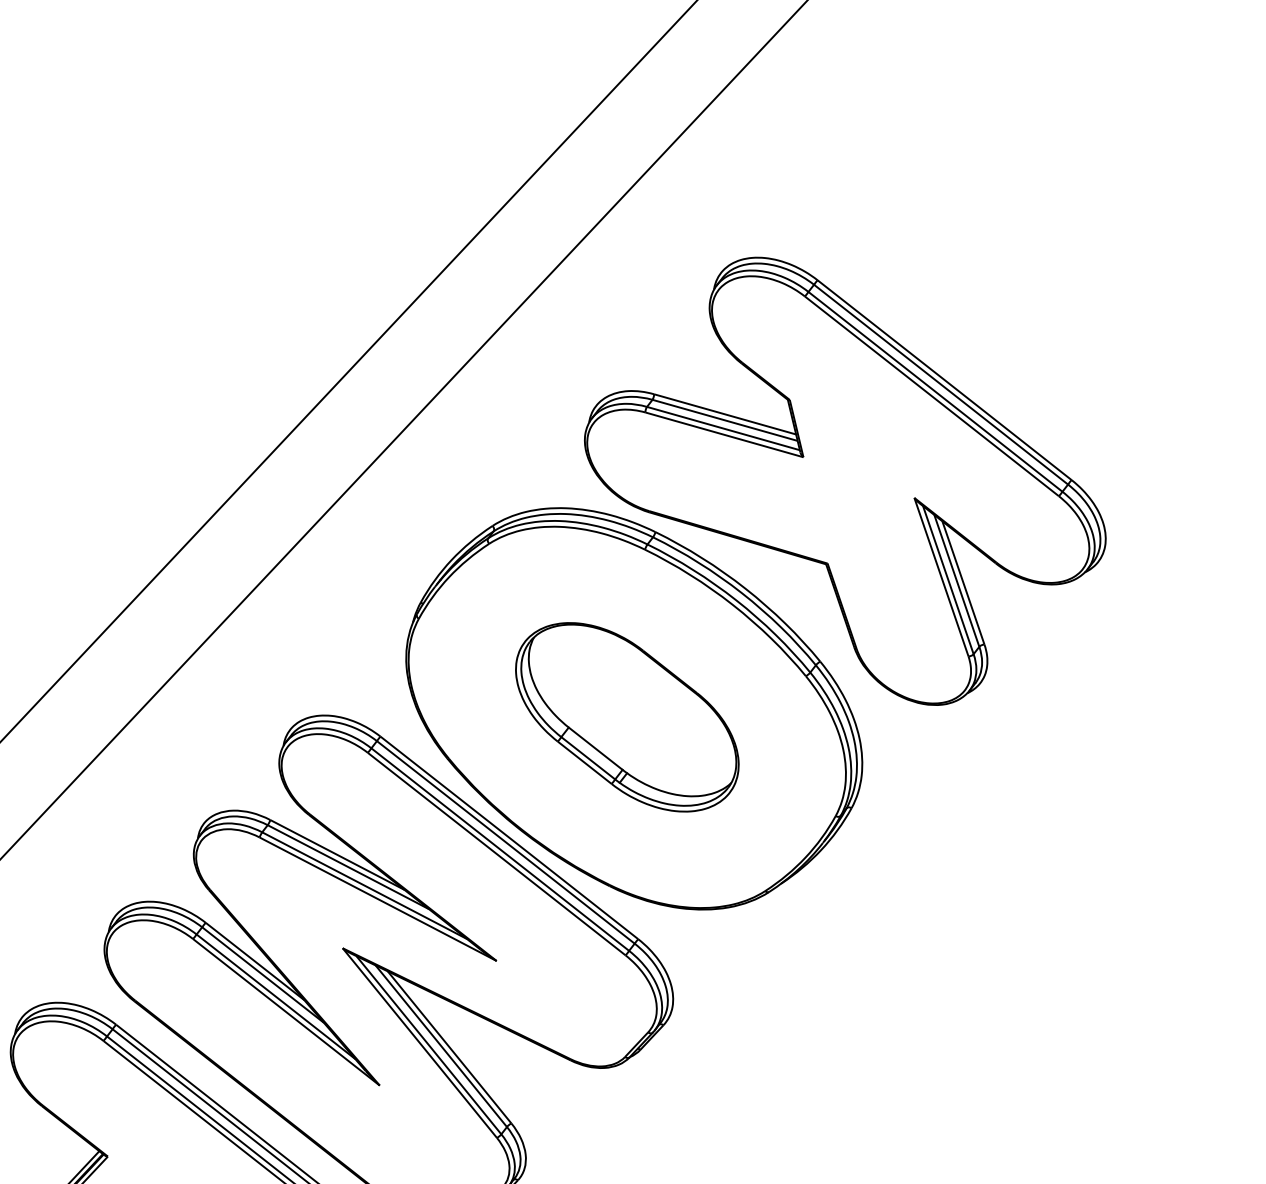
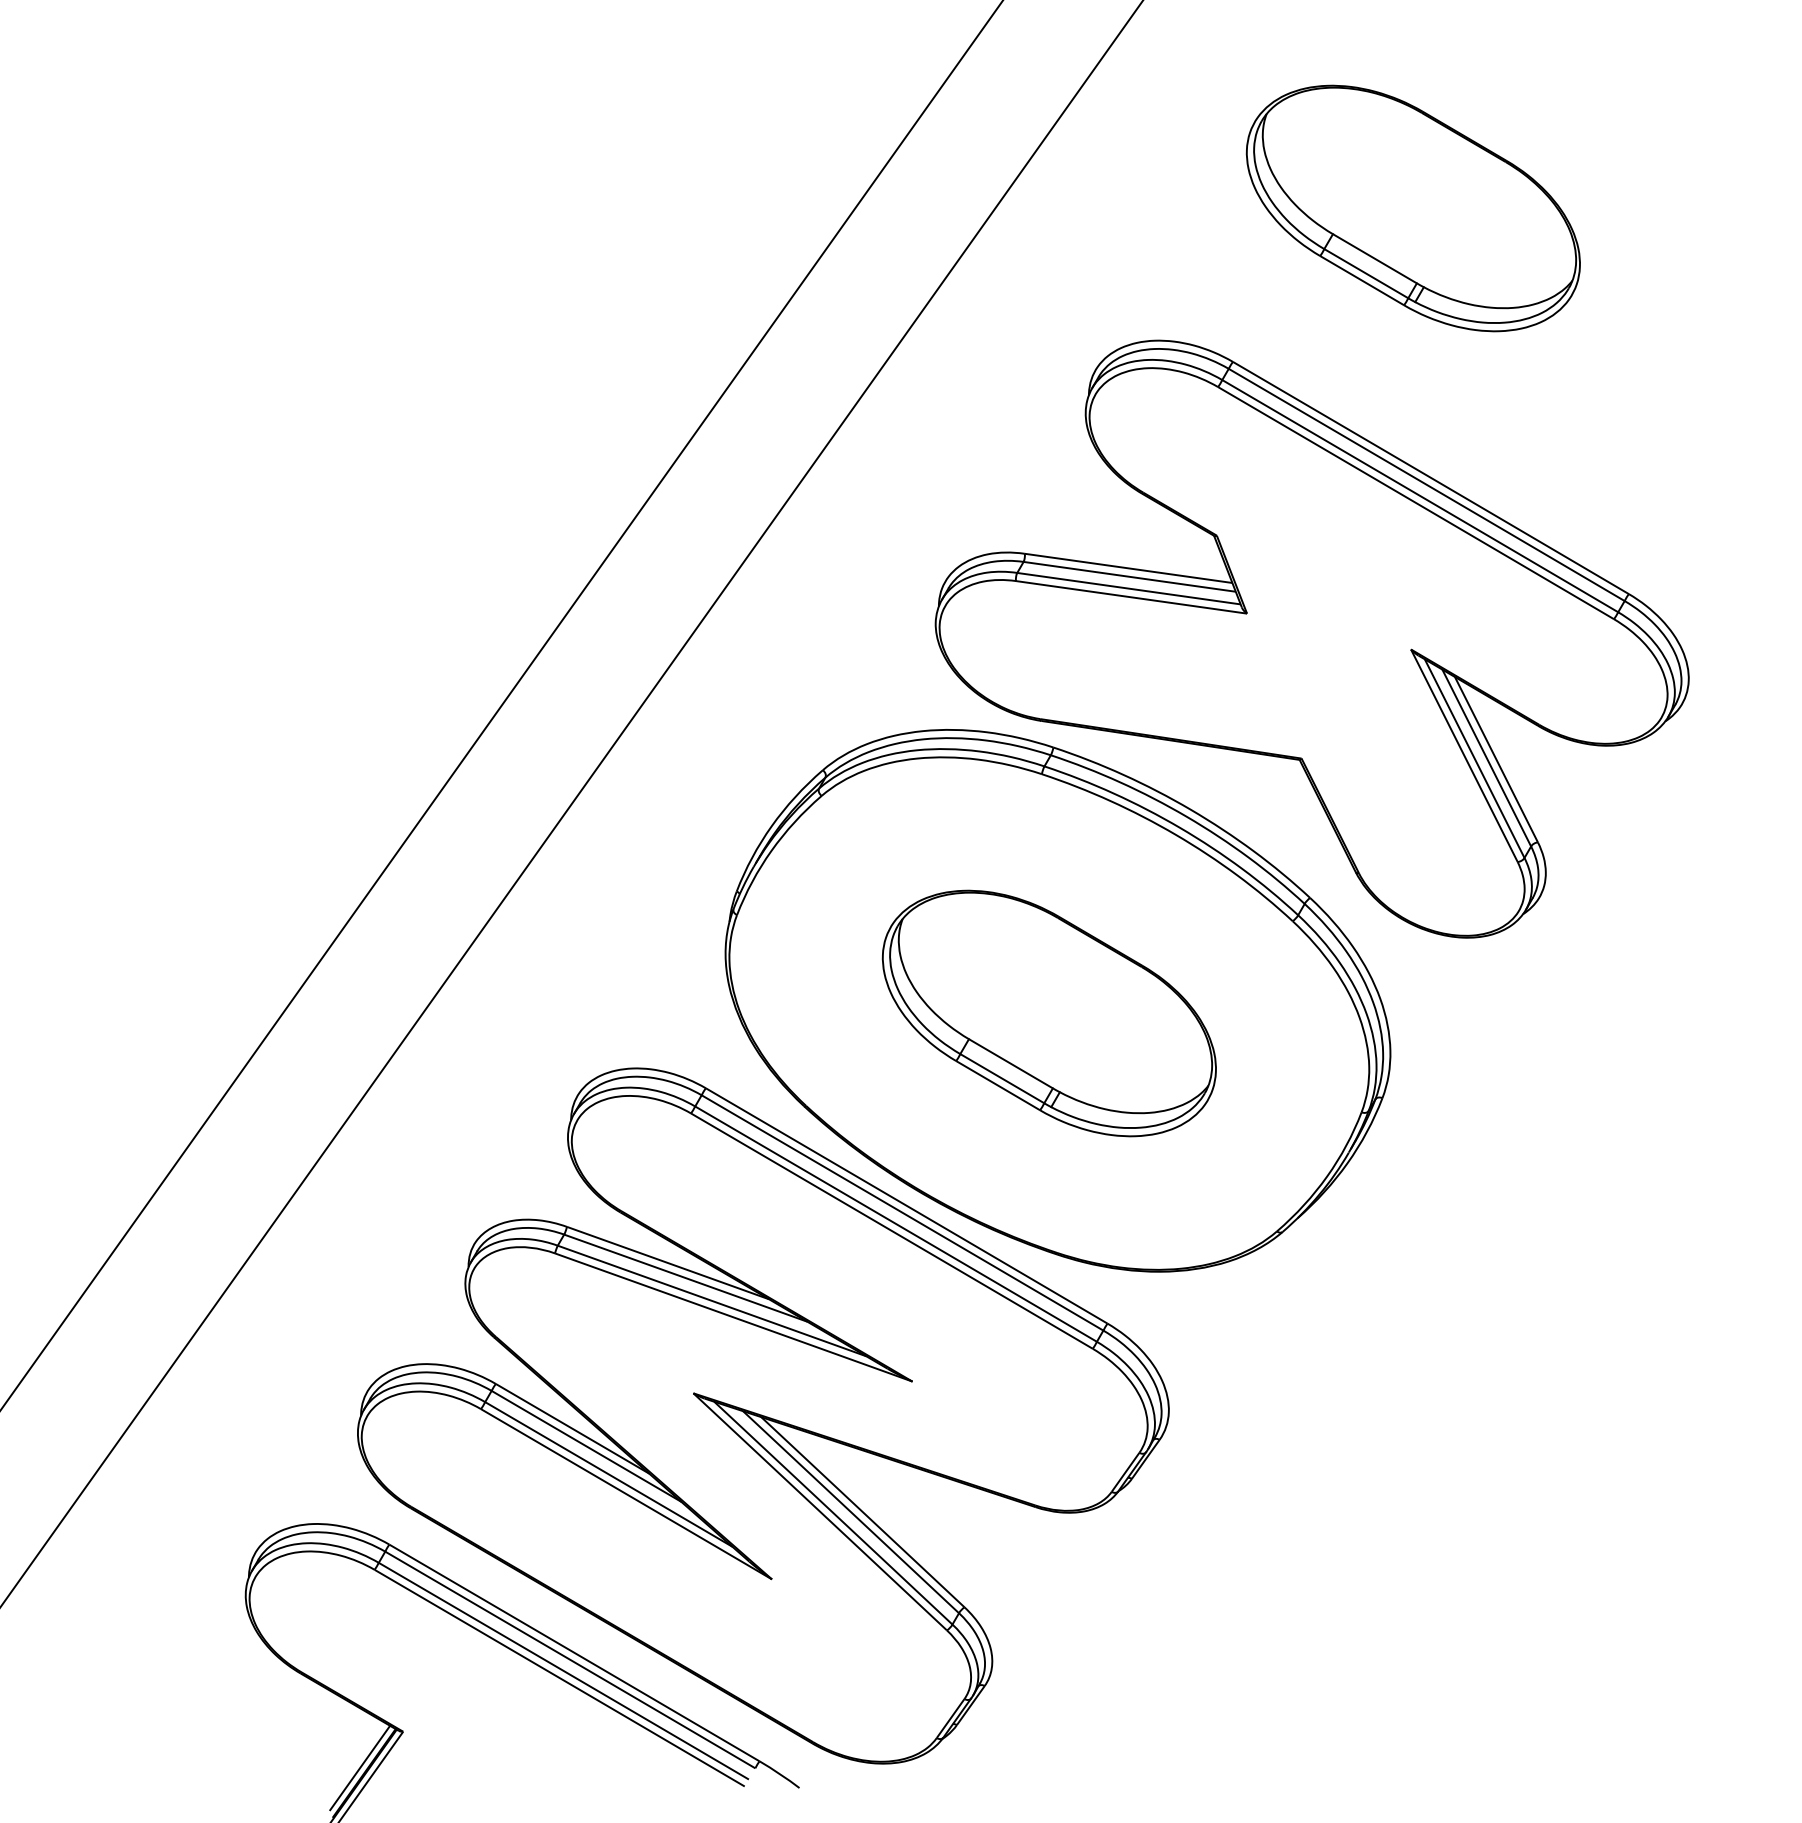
part: (957, 190) -> (1412, 208), added

